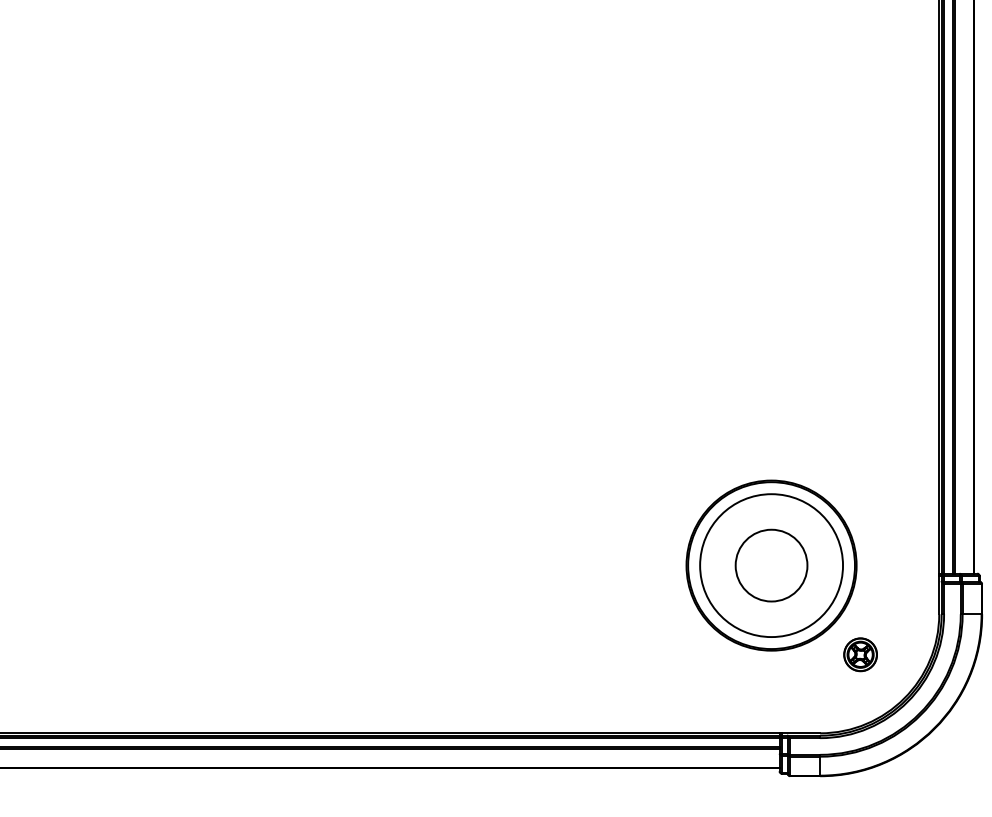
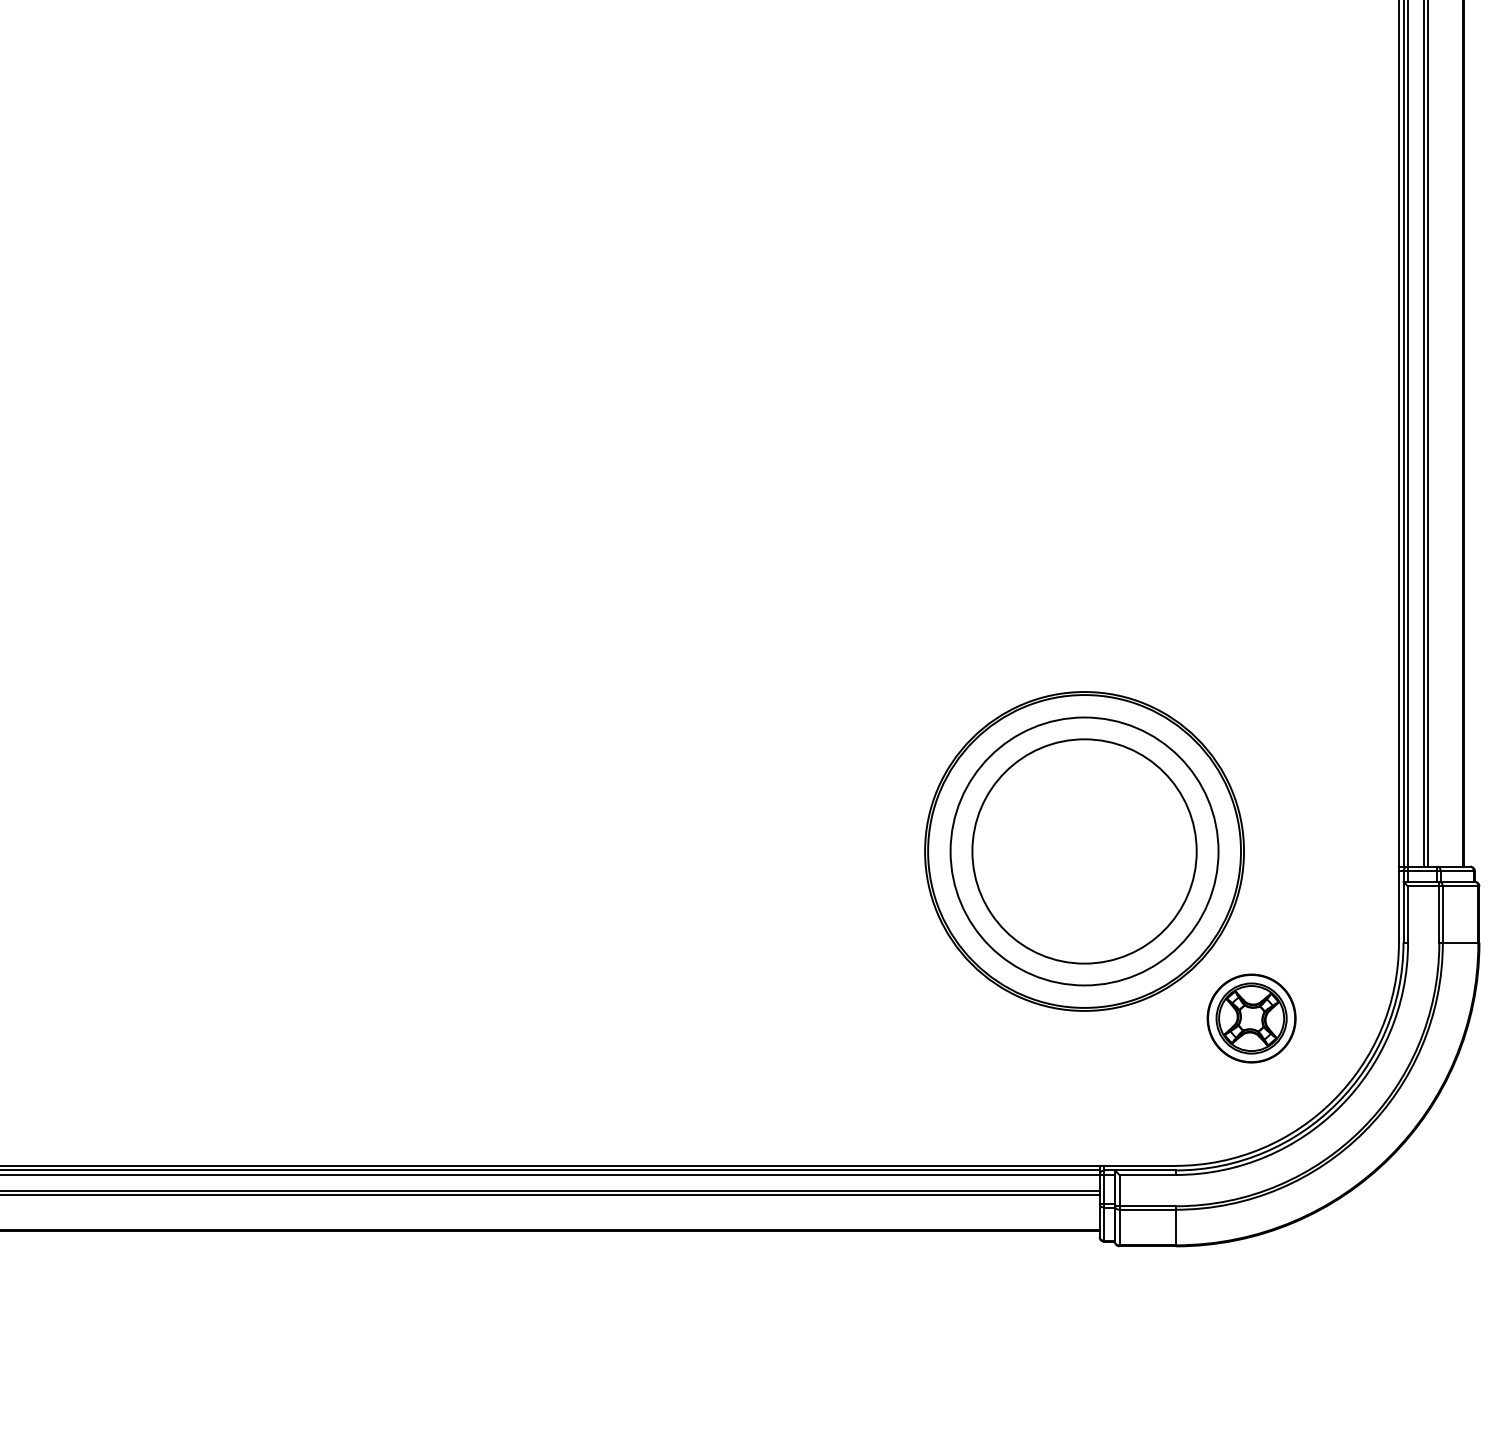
circle: (771, 565) -> (1084, 851), size x1.67
part: (860, 654) -> (1251, 1018), size x1.43

